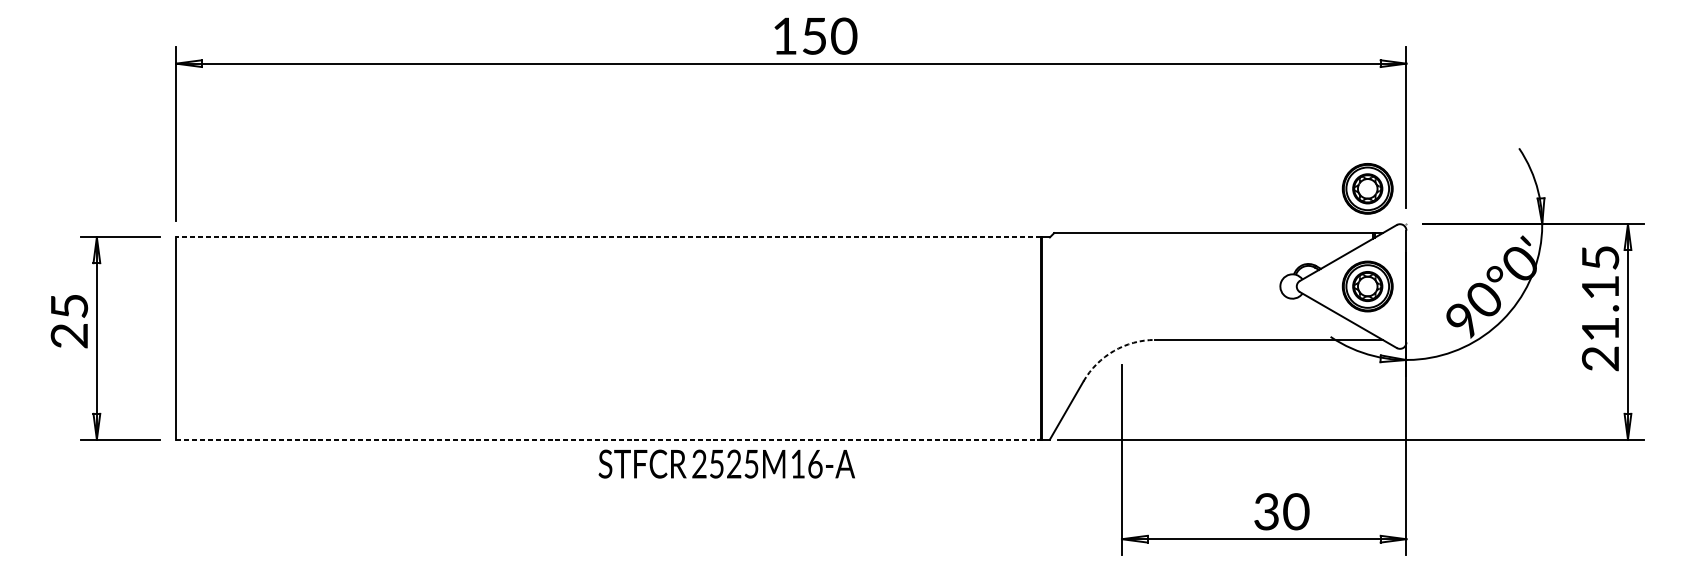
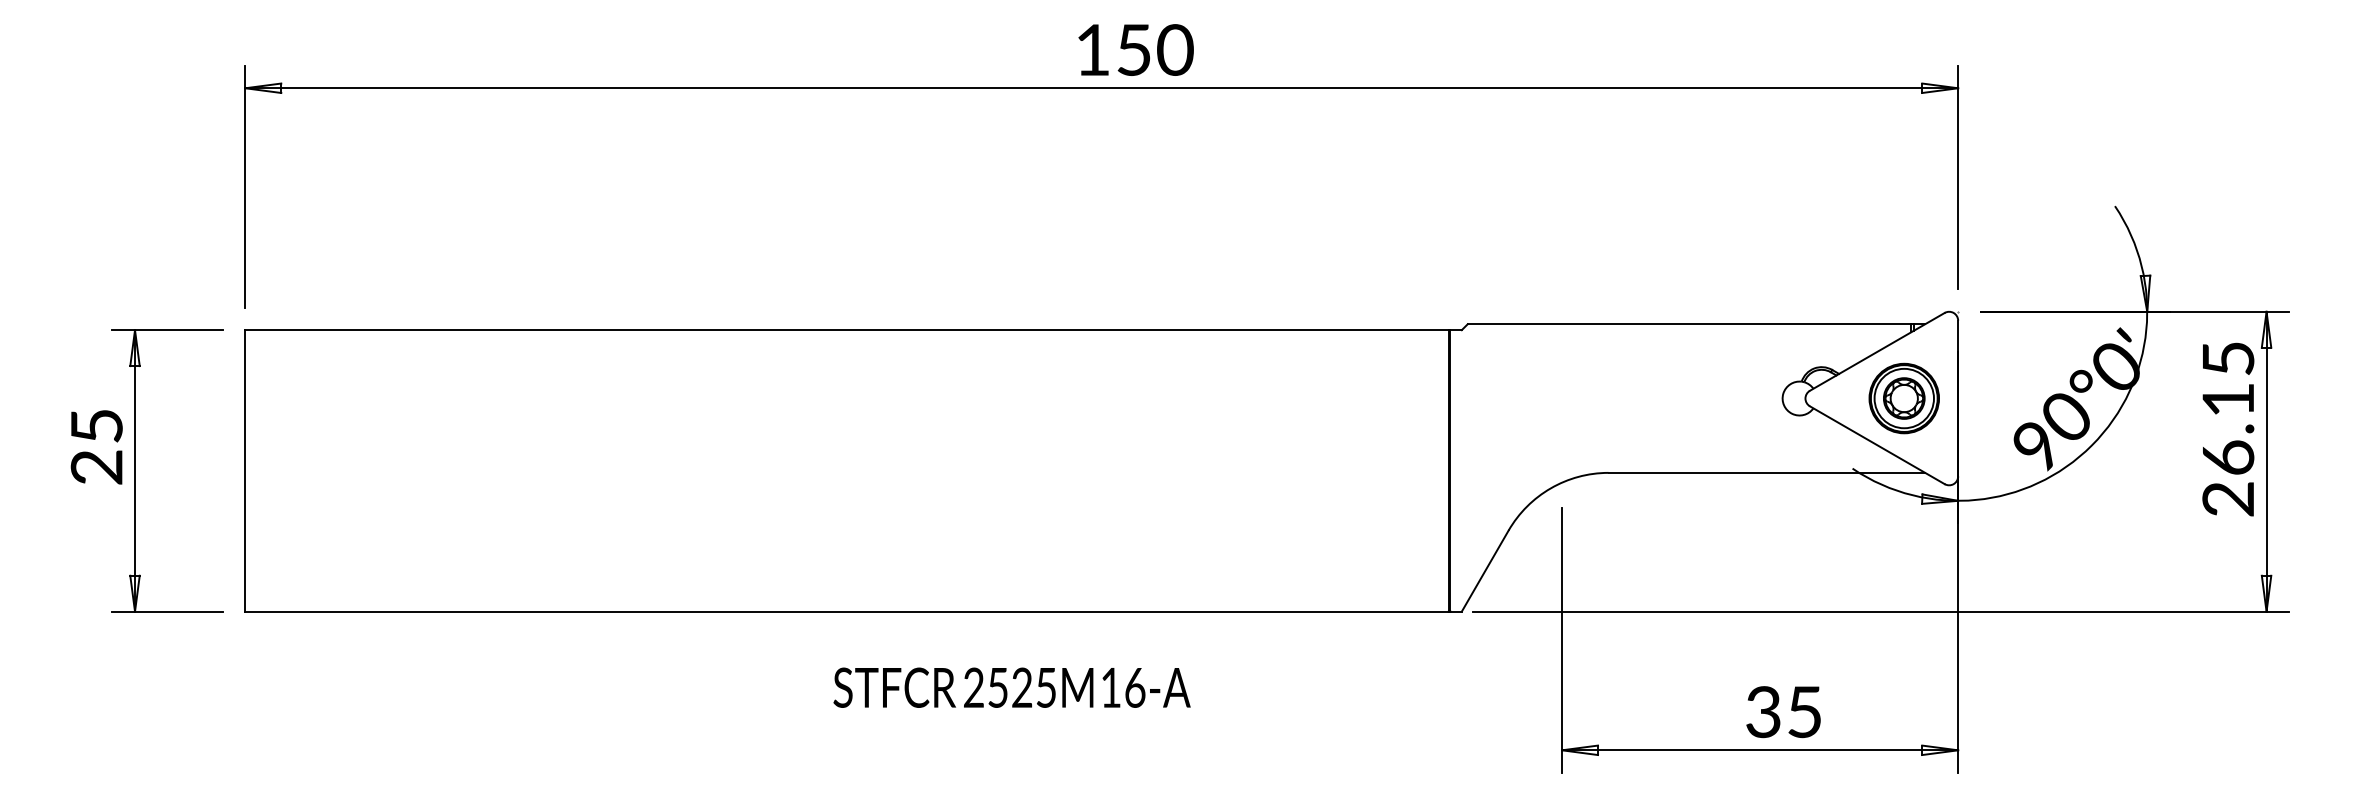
part: (1367, 188) -> (1903, 262), removed
line: (608, 237) -> (847, 330), dashed -> solid
text: (1600, 328) -> (2228, 457), 21.15 -> 26.15
arc: (1113, 351) -> (1550, 488), dashed -> solid
line: (608, 439) -> (847, 611), dashed -> solid
text: (726, 463) -> (1011, 687), moved
text: (1296, 512) -> (1804, 712), 30 -> 35

